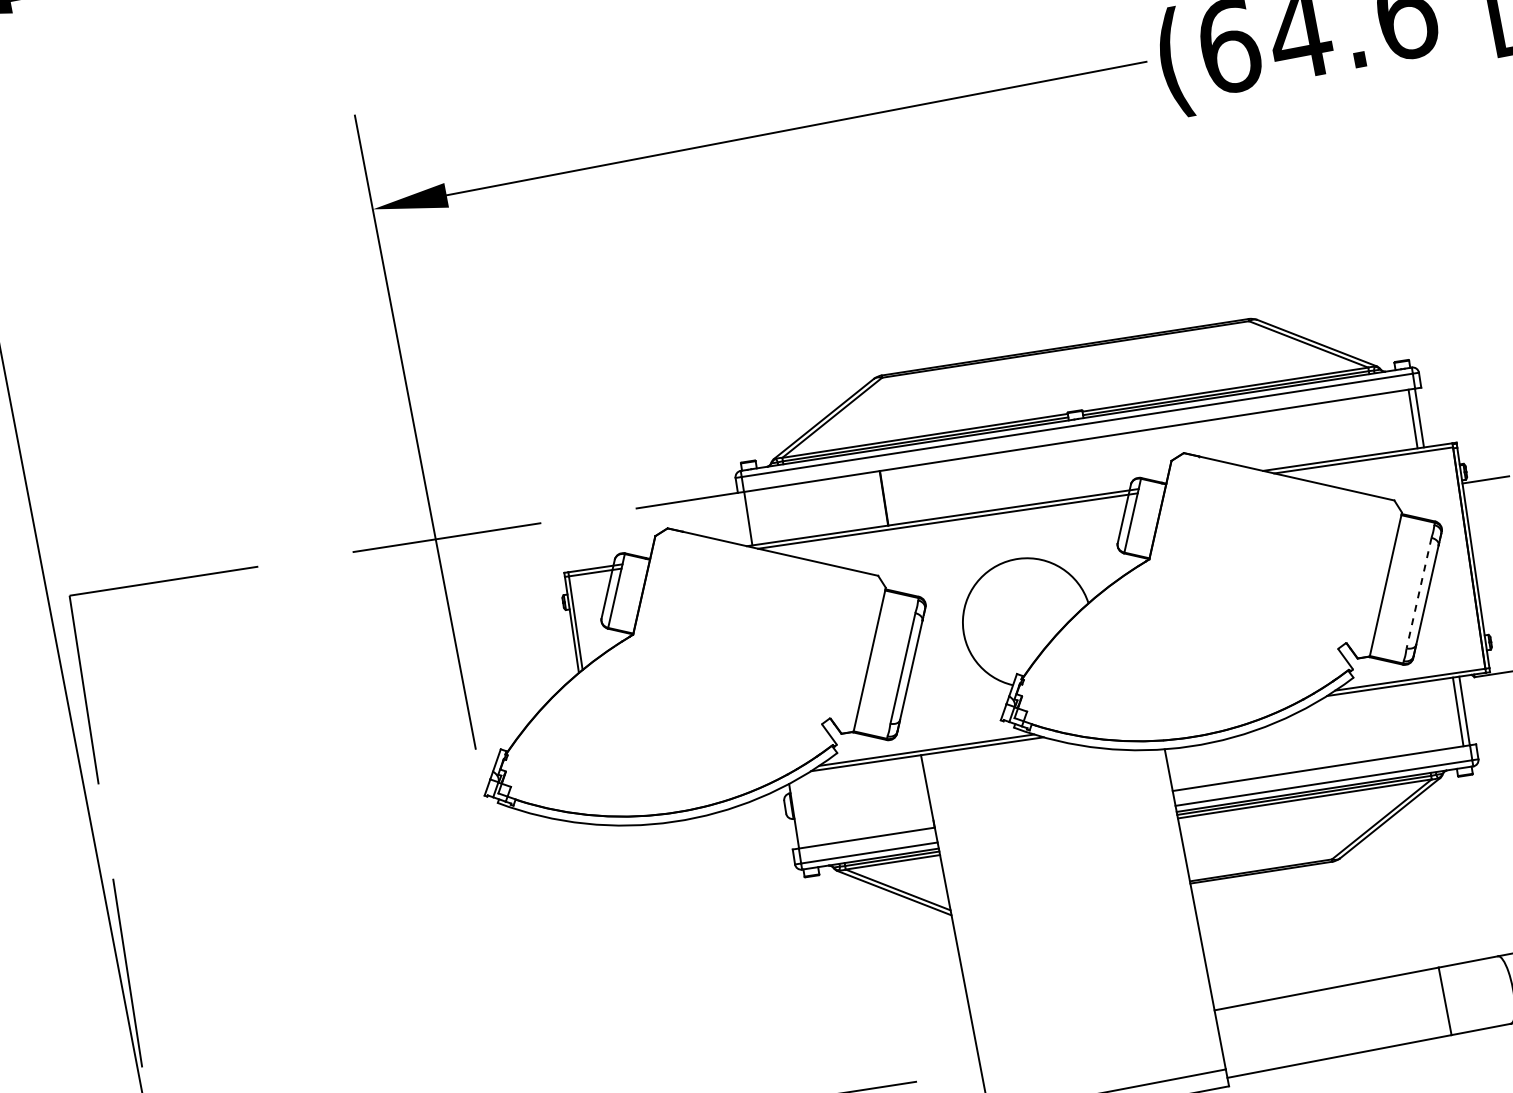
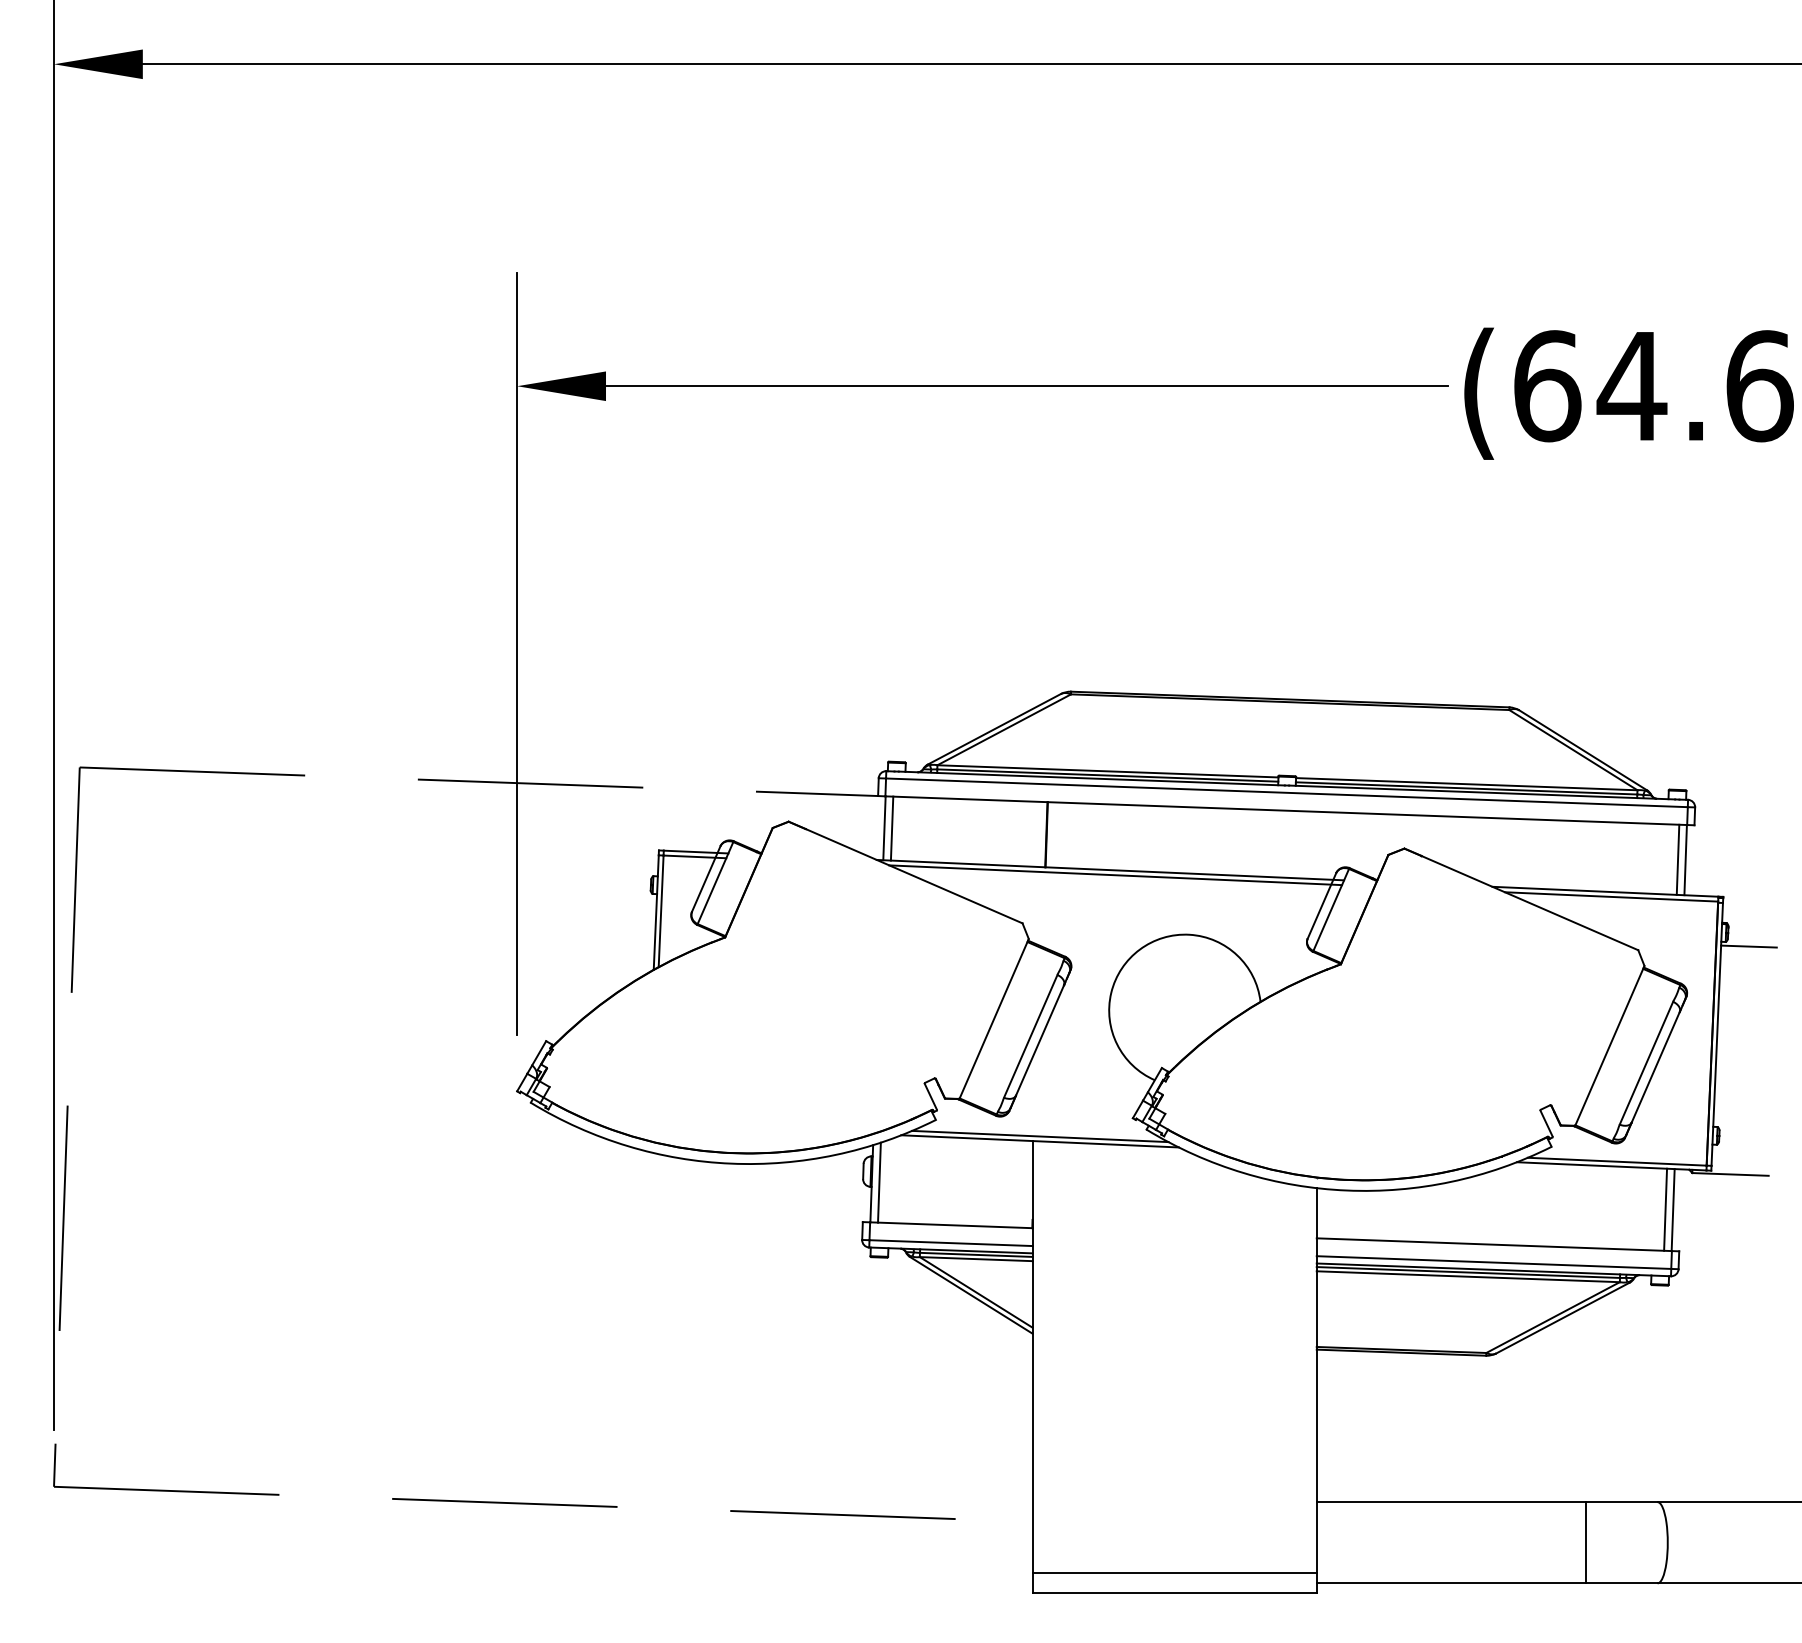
line: (754, 517) -> (891, 828), added
line: (1419, 593) -> (1646, 1063), dashed -> solid
line: (800, 813) -> (879, 1182), added

